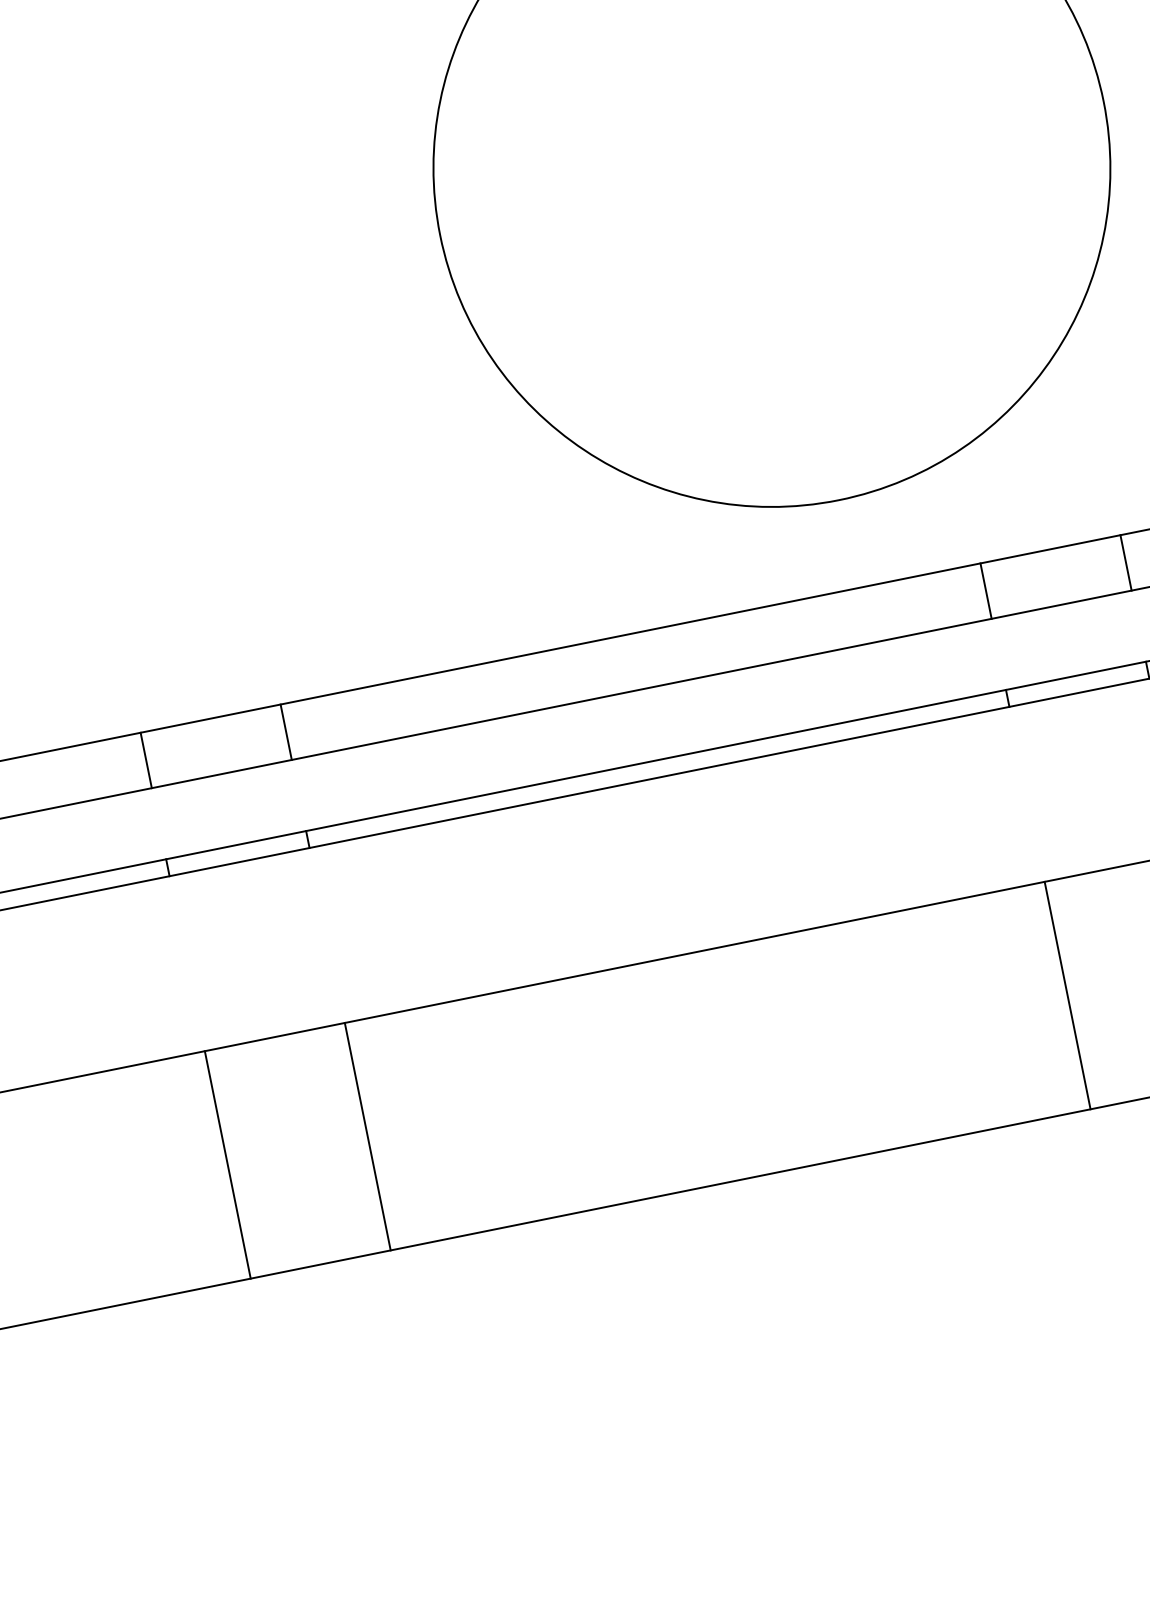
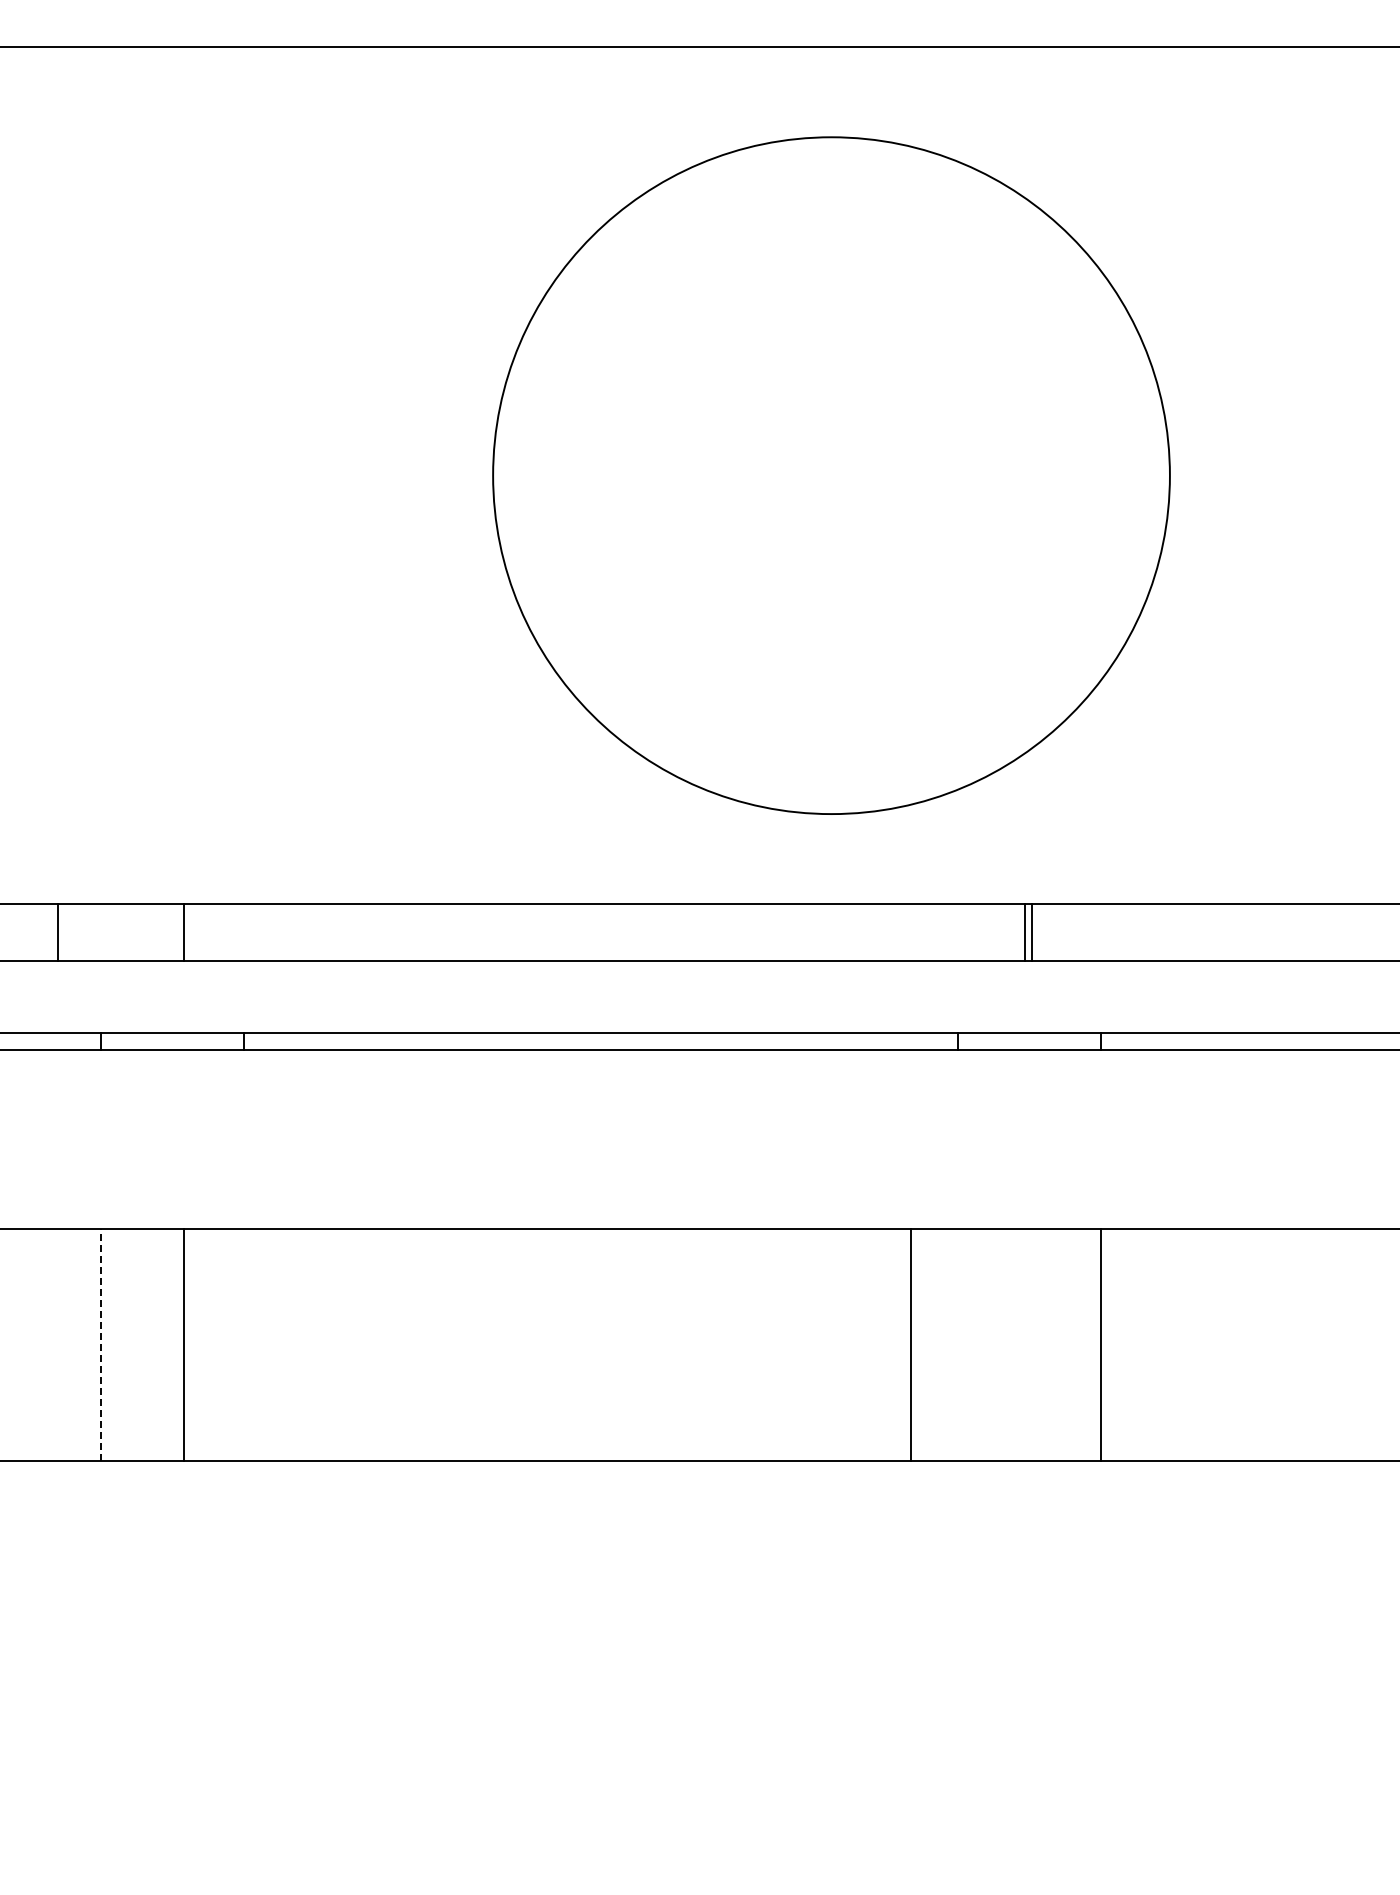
line: (1125, 563) -> (1031, 932), moved
line: (985, 591) -> (1024, 932), moved
line: (285, 732) -> (183, 932), moved
line: (146, 760) -> (58, 932), moved
line: (1067, 995) -> (910, 1344), moved
line: (367, 1136) -> (183, 1344), moved
line: (228, 1164) -> (101, 1344), solid -> dashed

